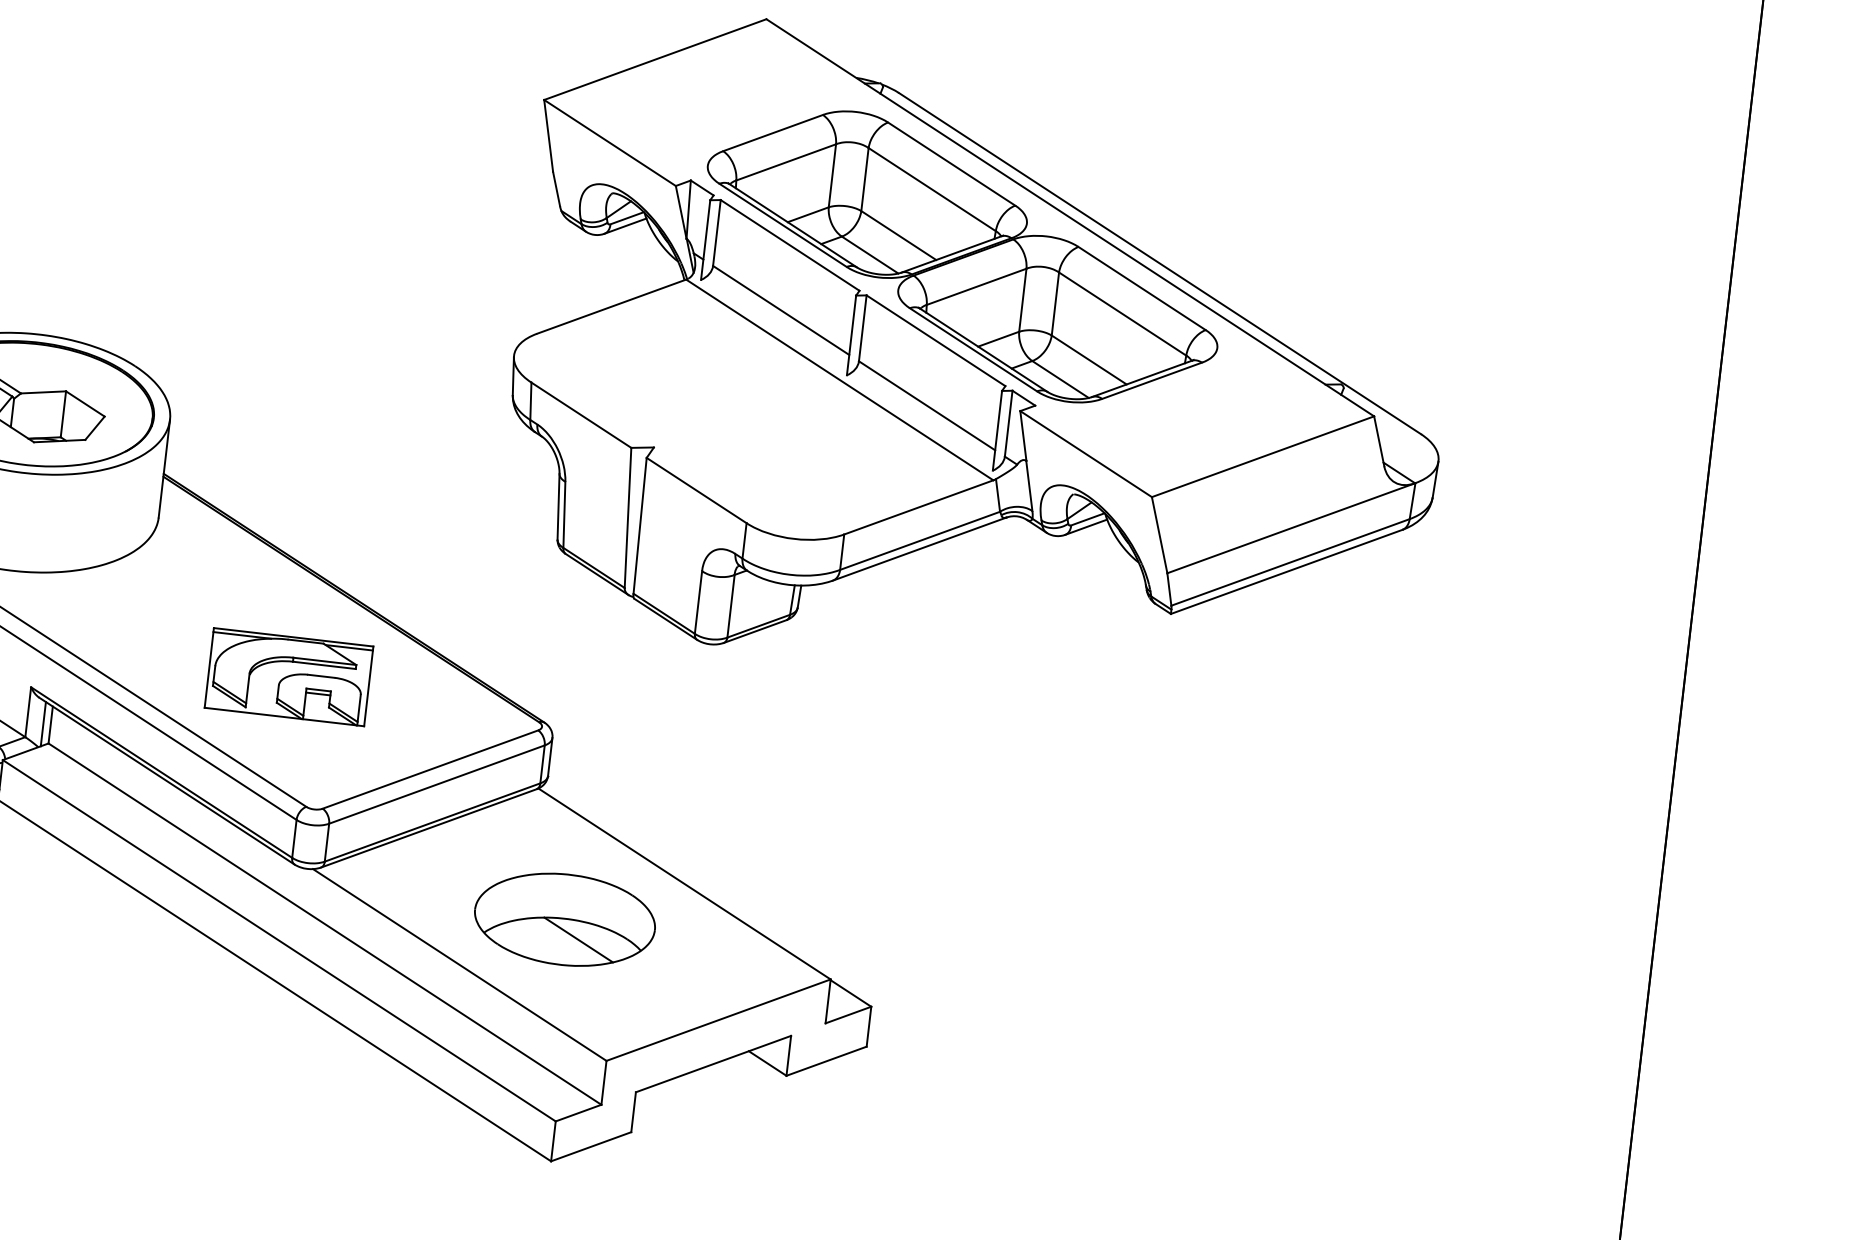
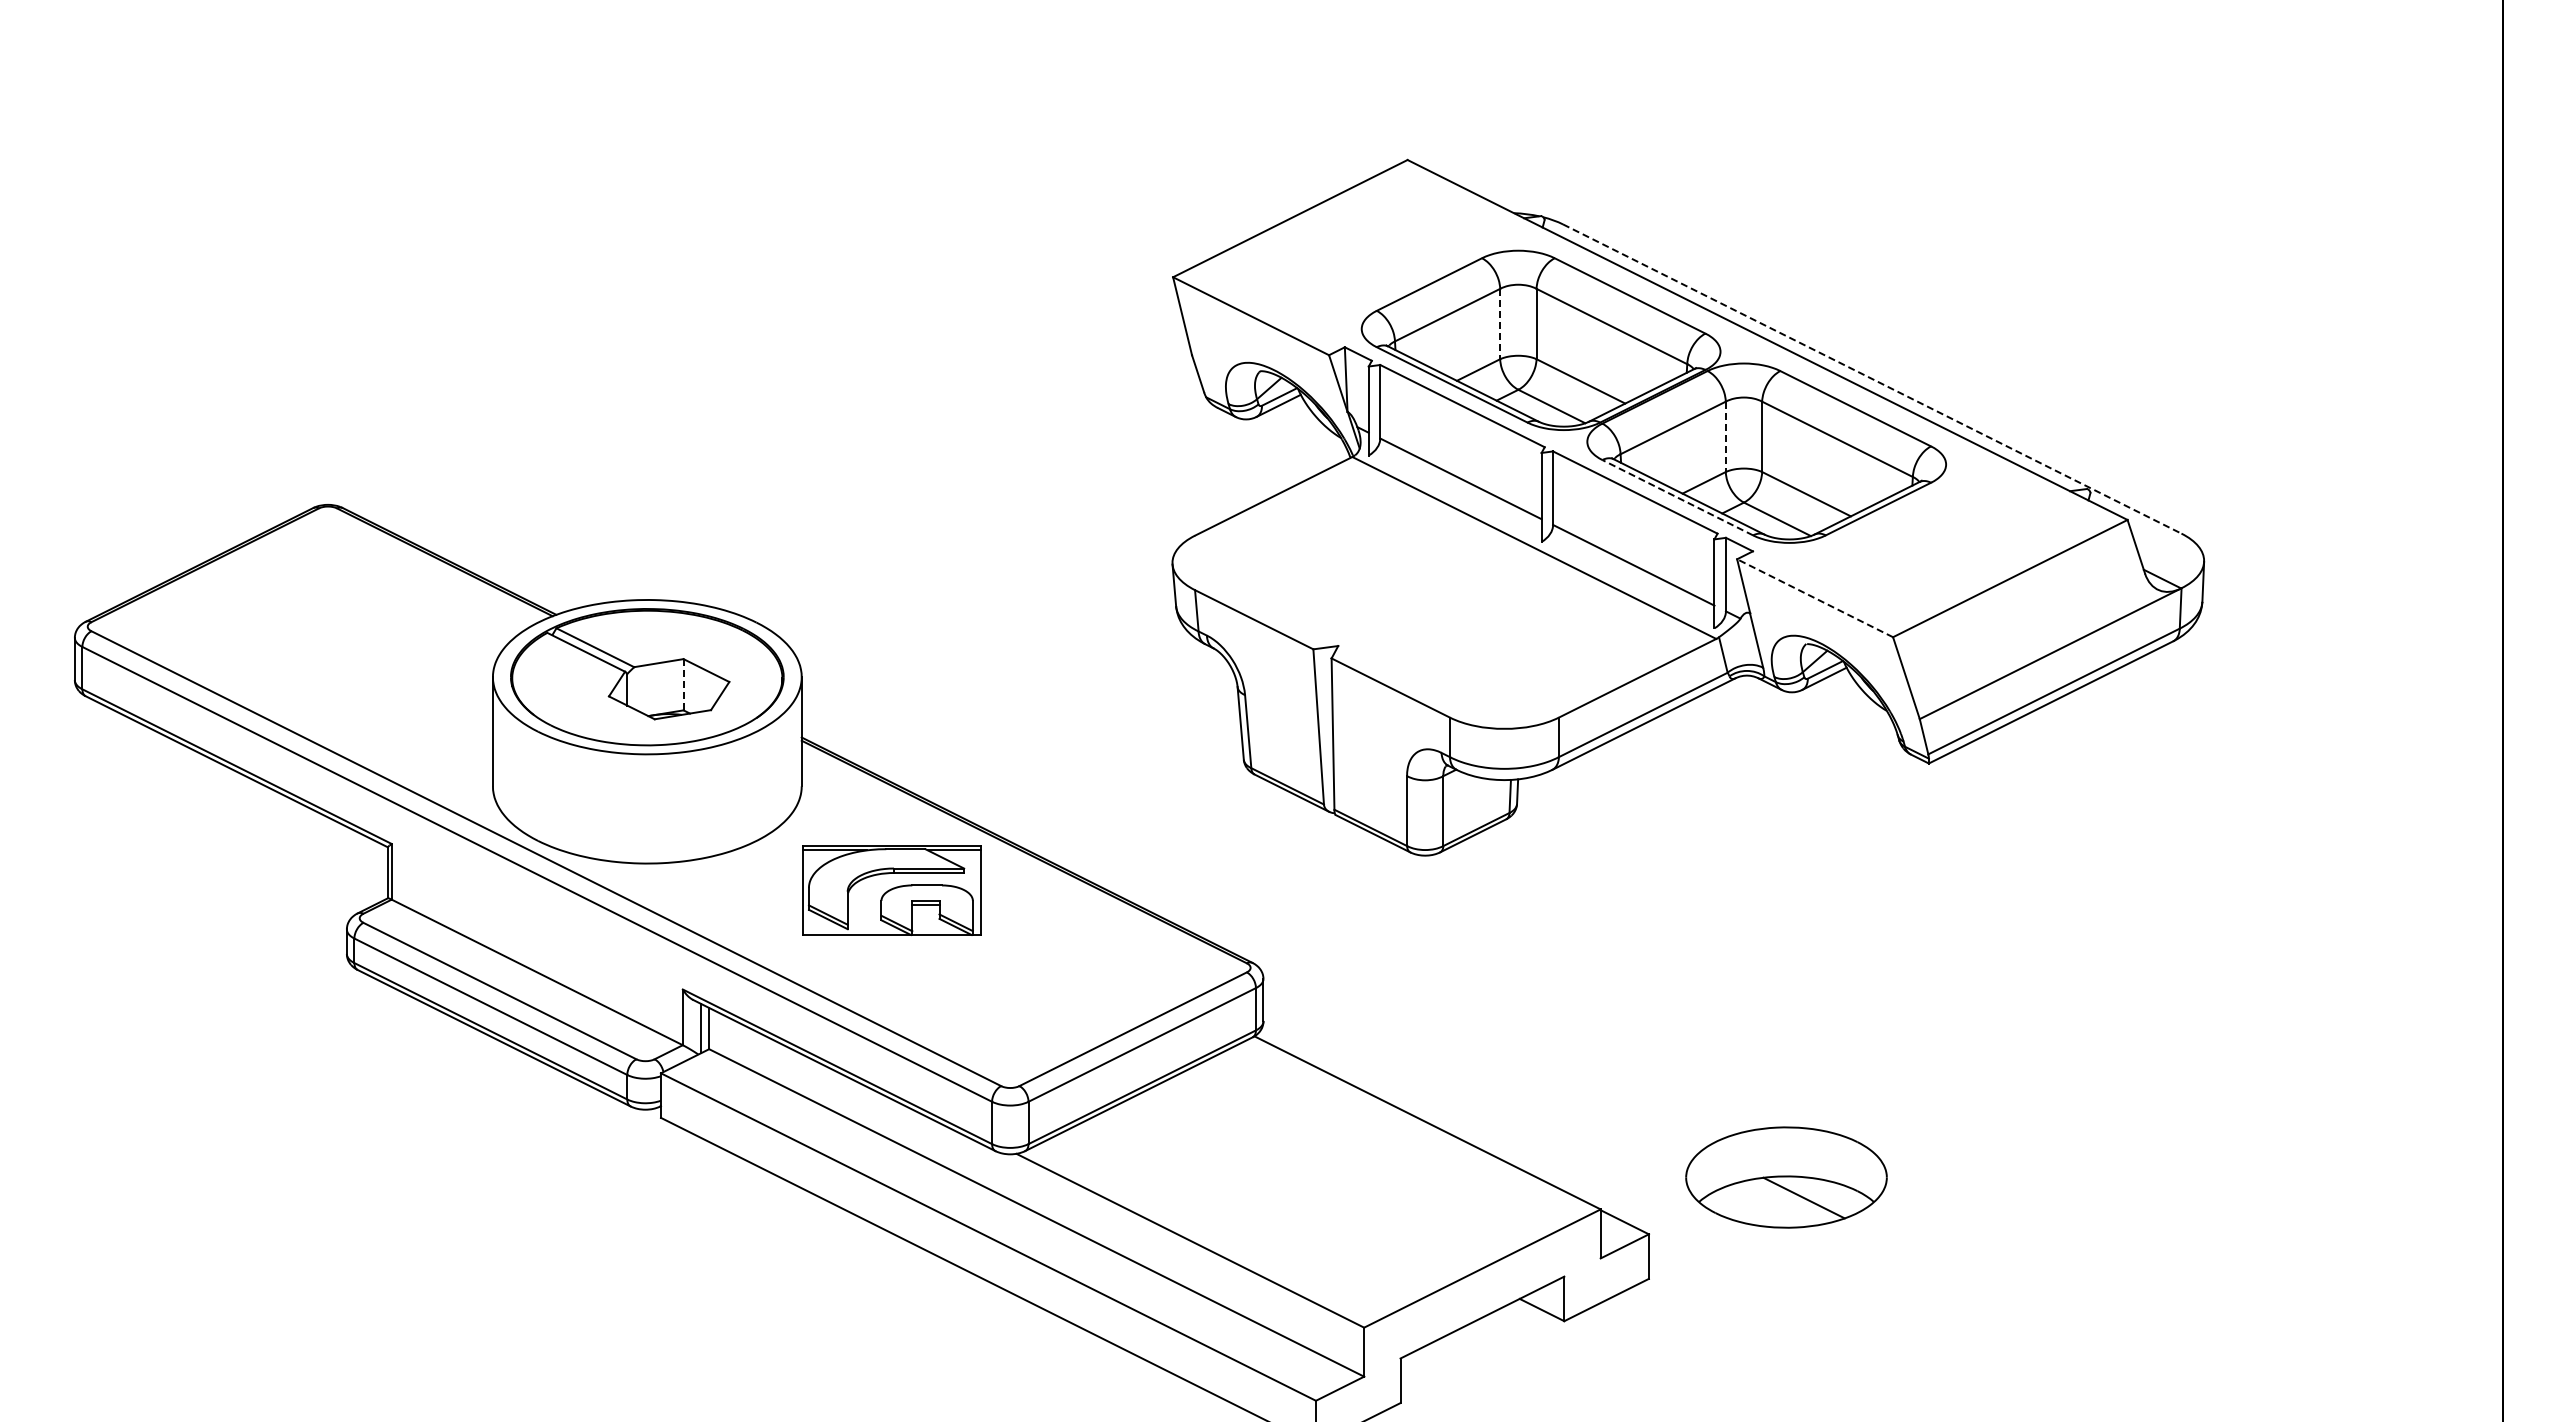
line: (832, 176) -> (1500, 324), solid -> dashed
line: (1160, 264) -> (1872, 379), solid -> dashed
line: (1022, 300) -> (1725, 437), solid -> dashed
line: (973, 349) -> (1677, 497), solid -> dashed
line: (63, 414) -> (683, 684), solid -> dashed
line: (1085, 454) -> (1814, 598), solid -> dashed
part: (288, 677) -> (891, 890), moved
part: (565, 919) -> (1786, 1177), moved

